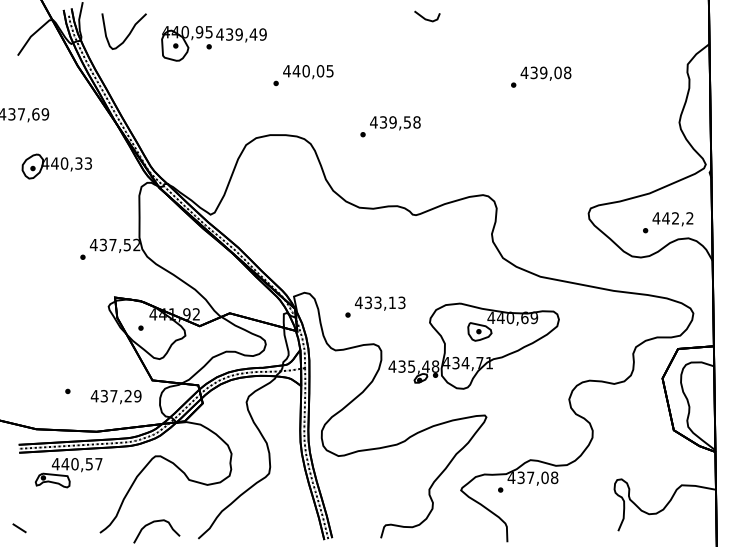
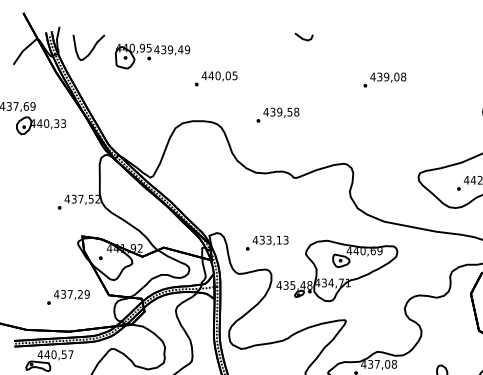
part: (56, 166) -> (40, 125), moved
text: (115, 397) -> (71, 295), moved

